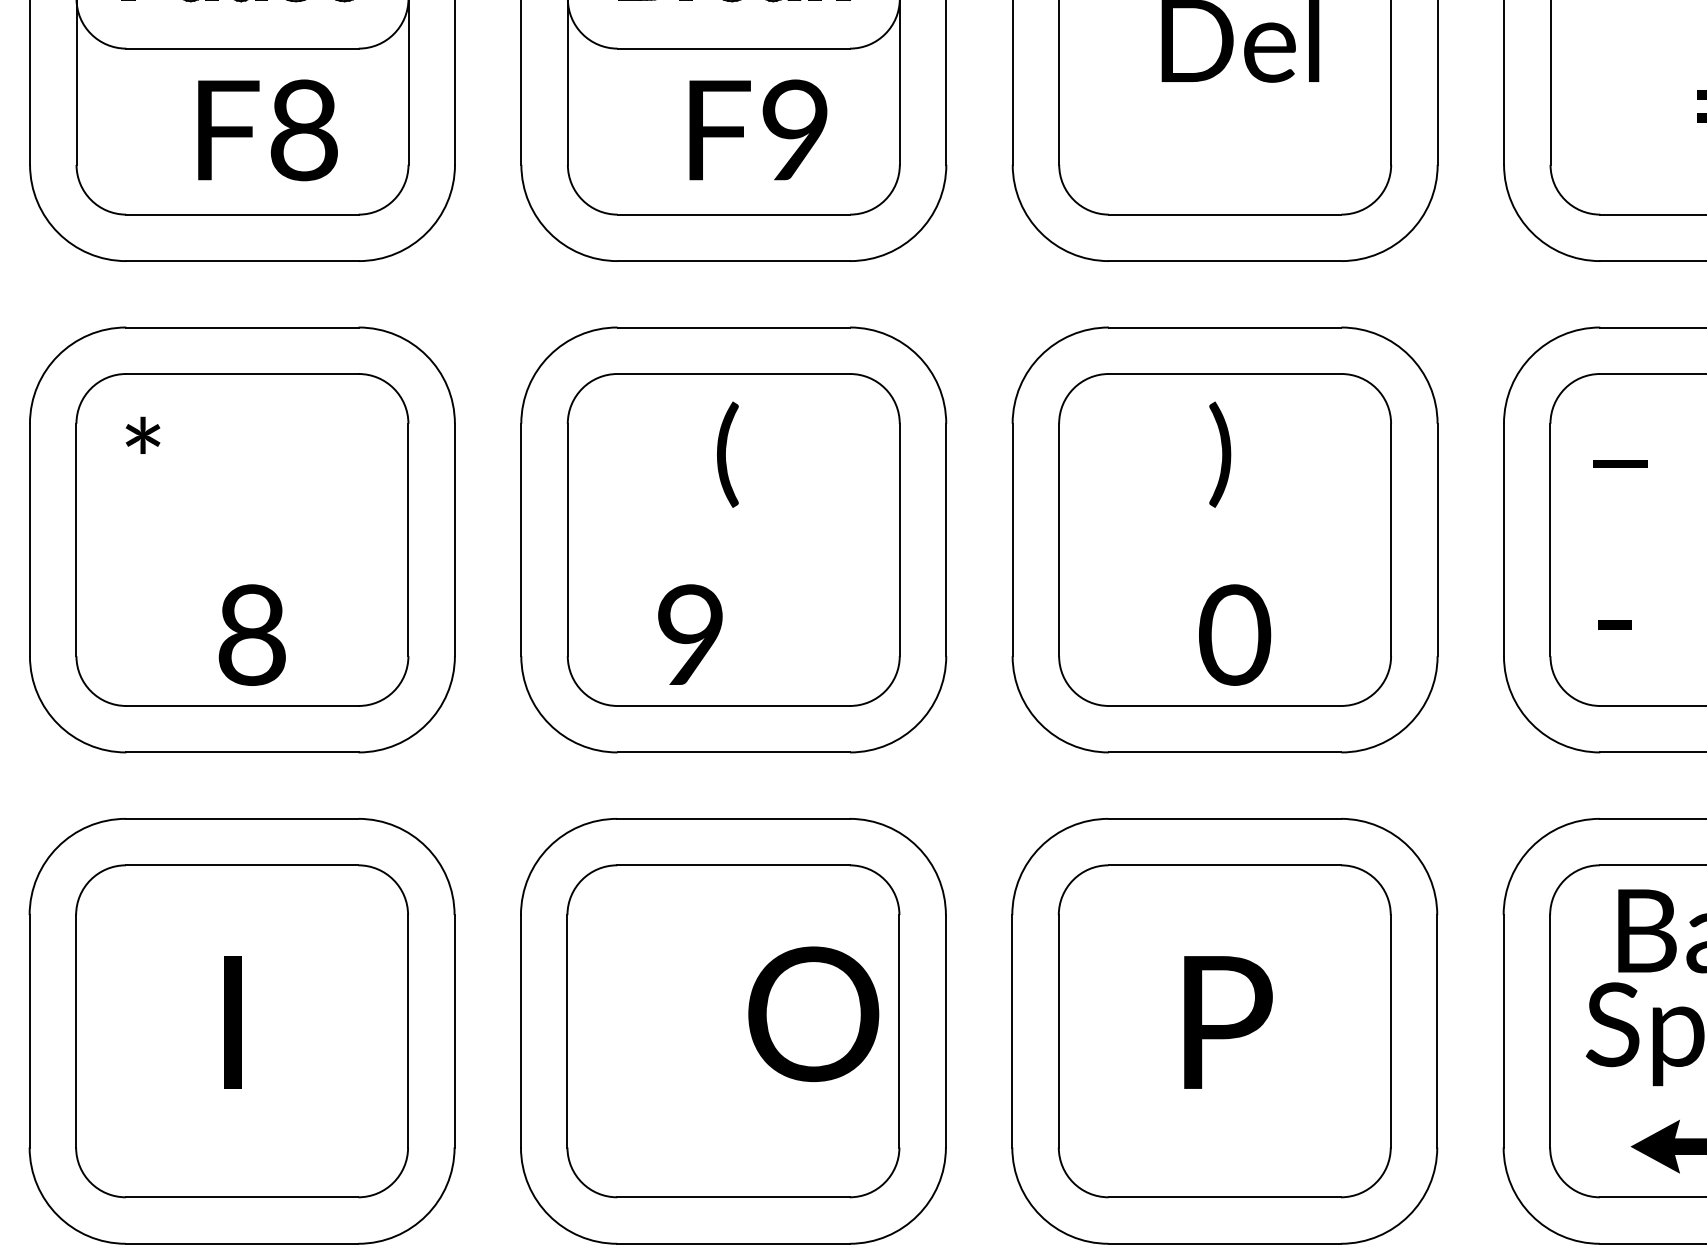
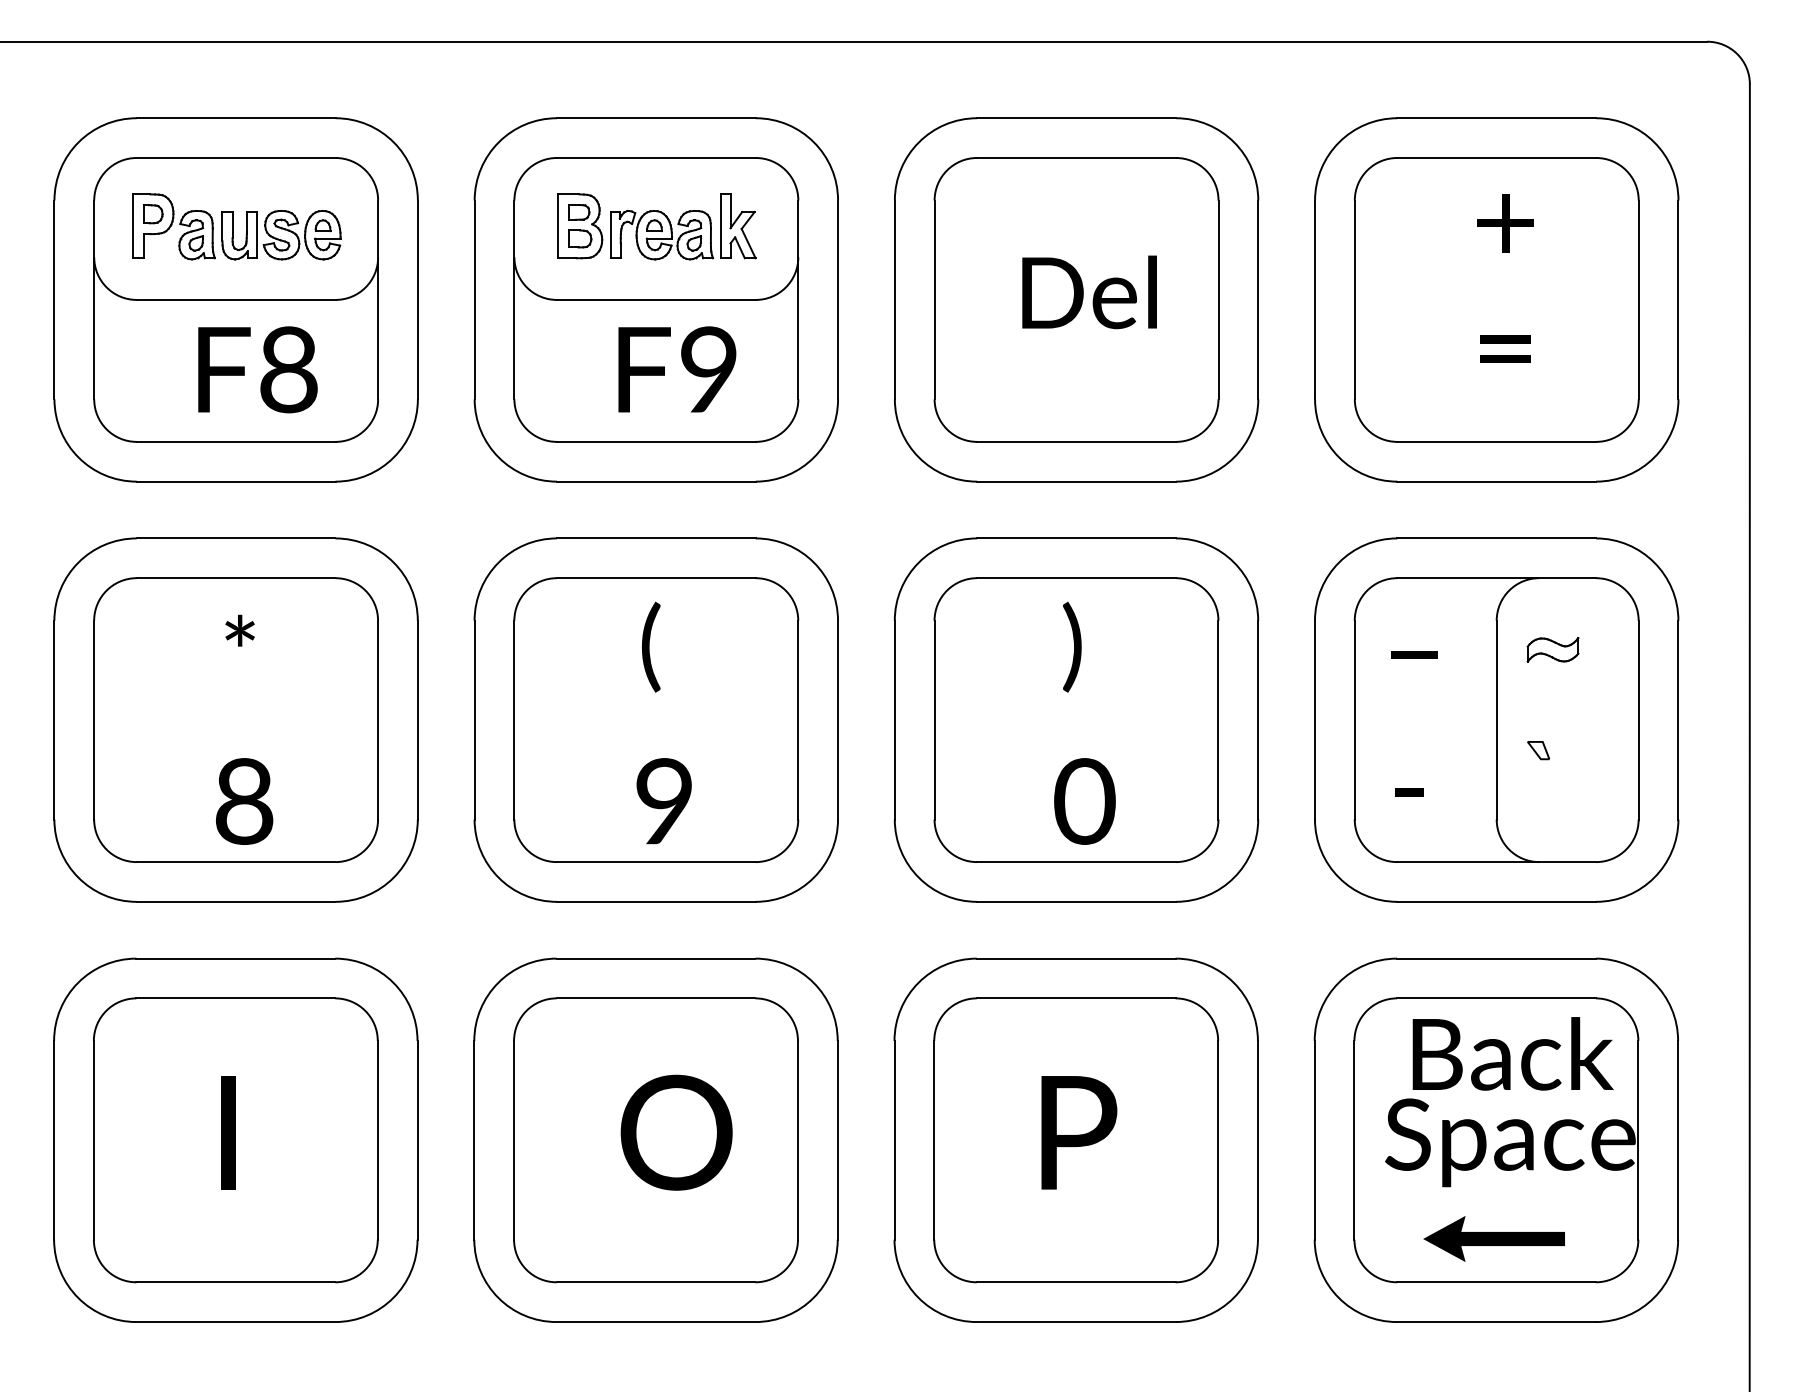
text: (142, 435) -> (239, 630), moved
text: (689, 635) -> (663, 801), moved
text: (813, 1013) -> (676, 1132), moved

